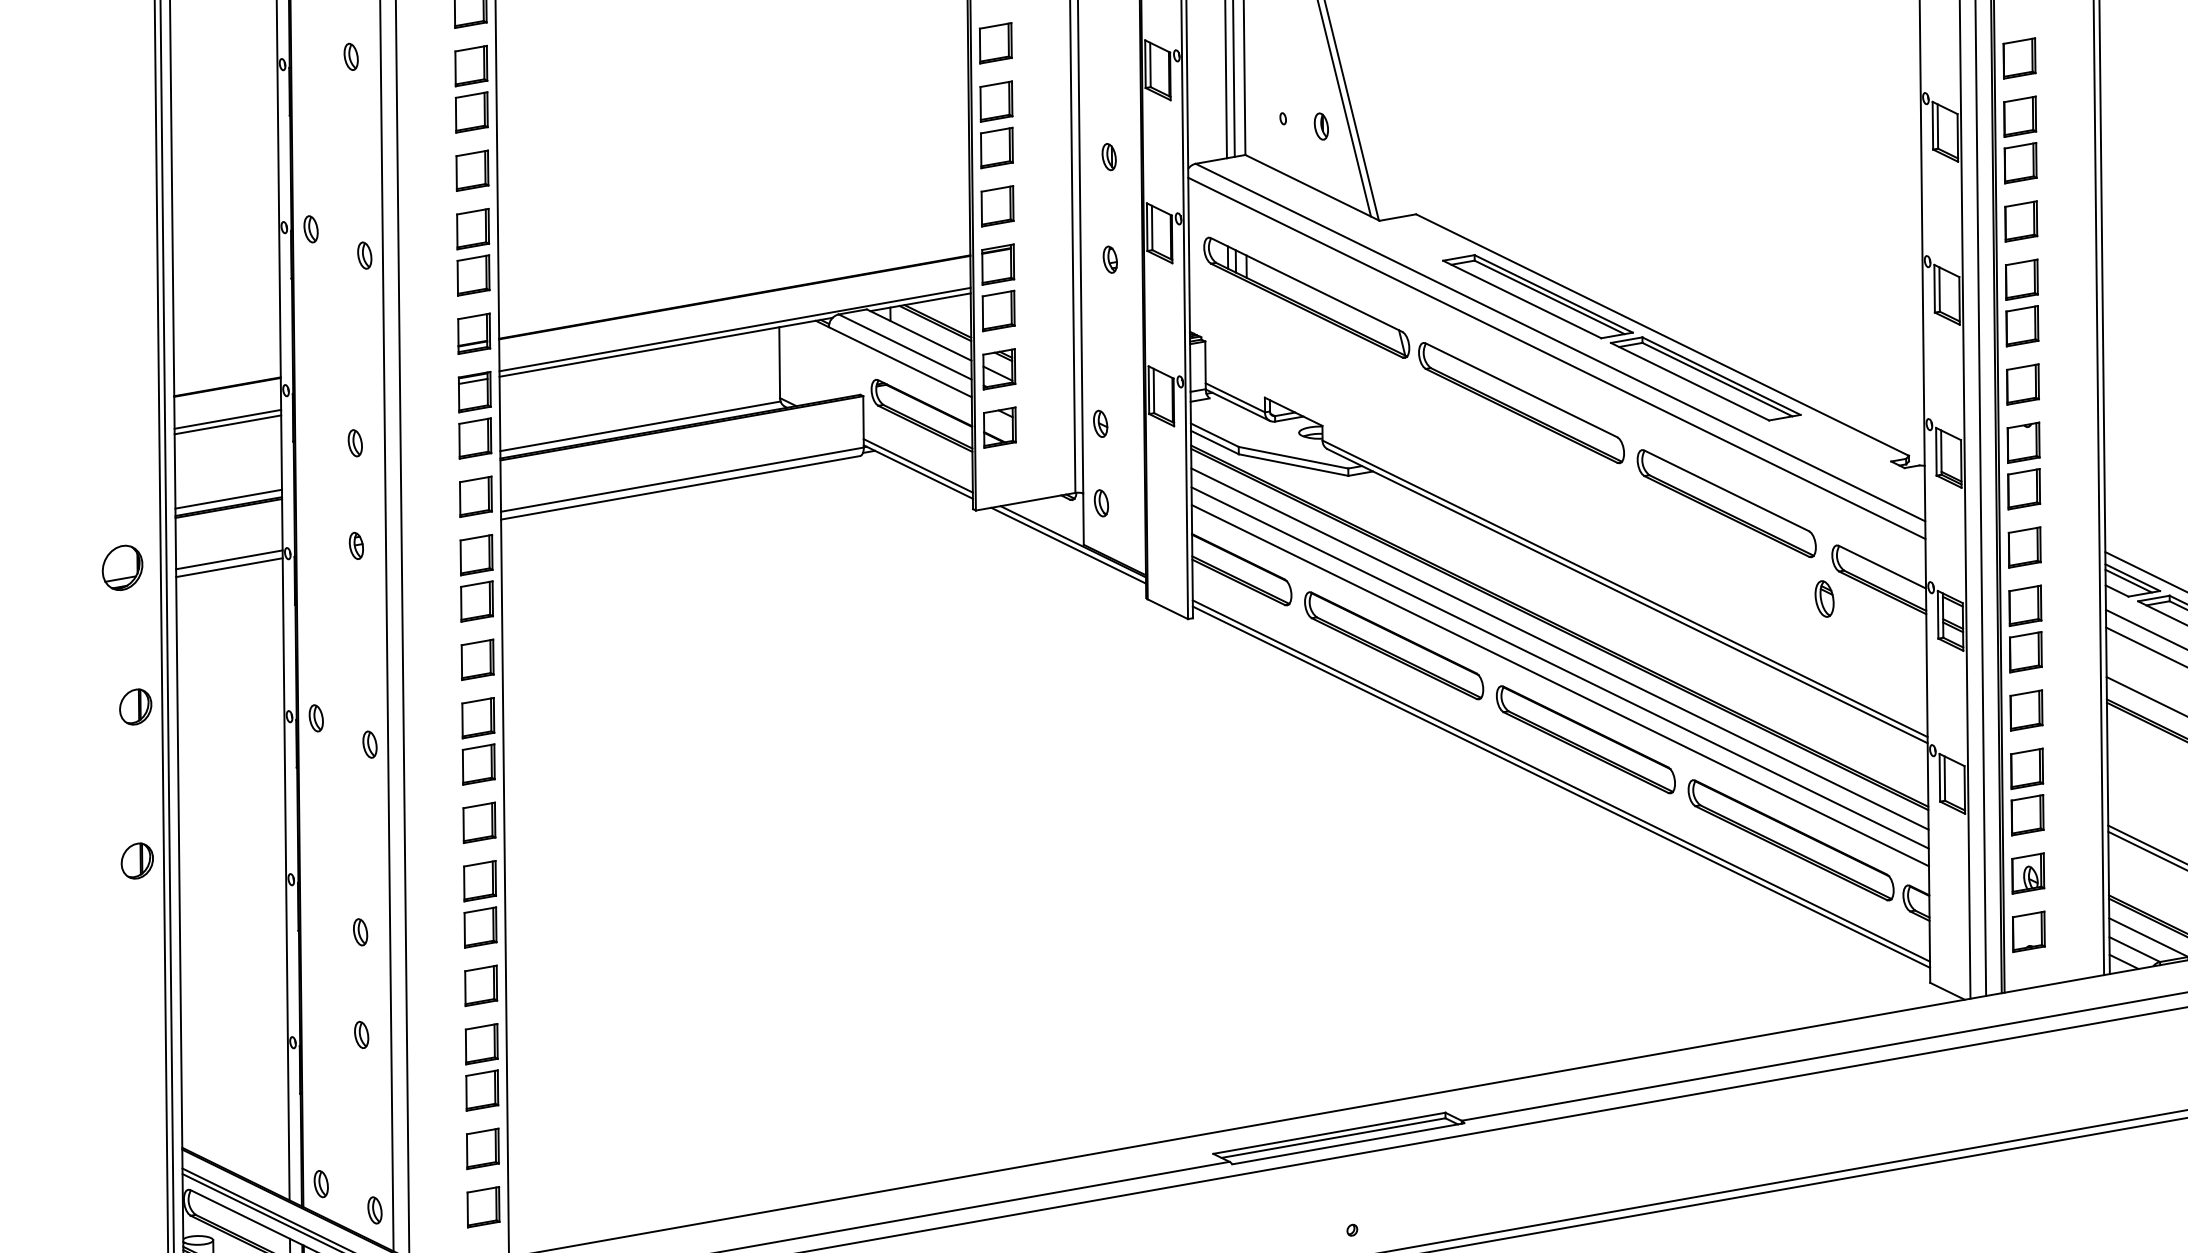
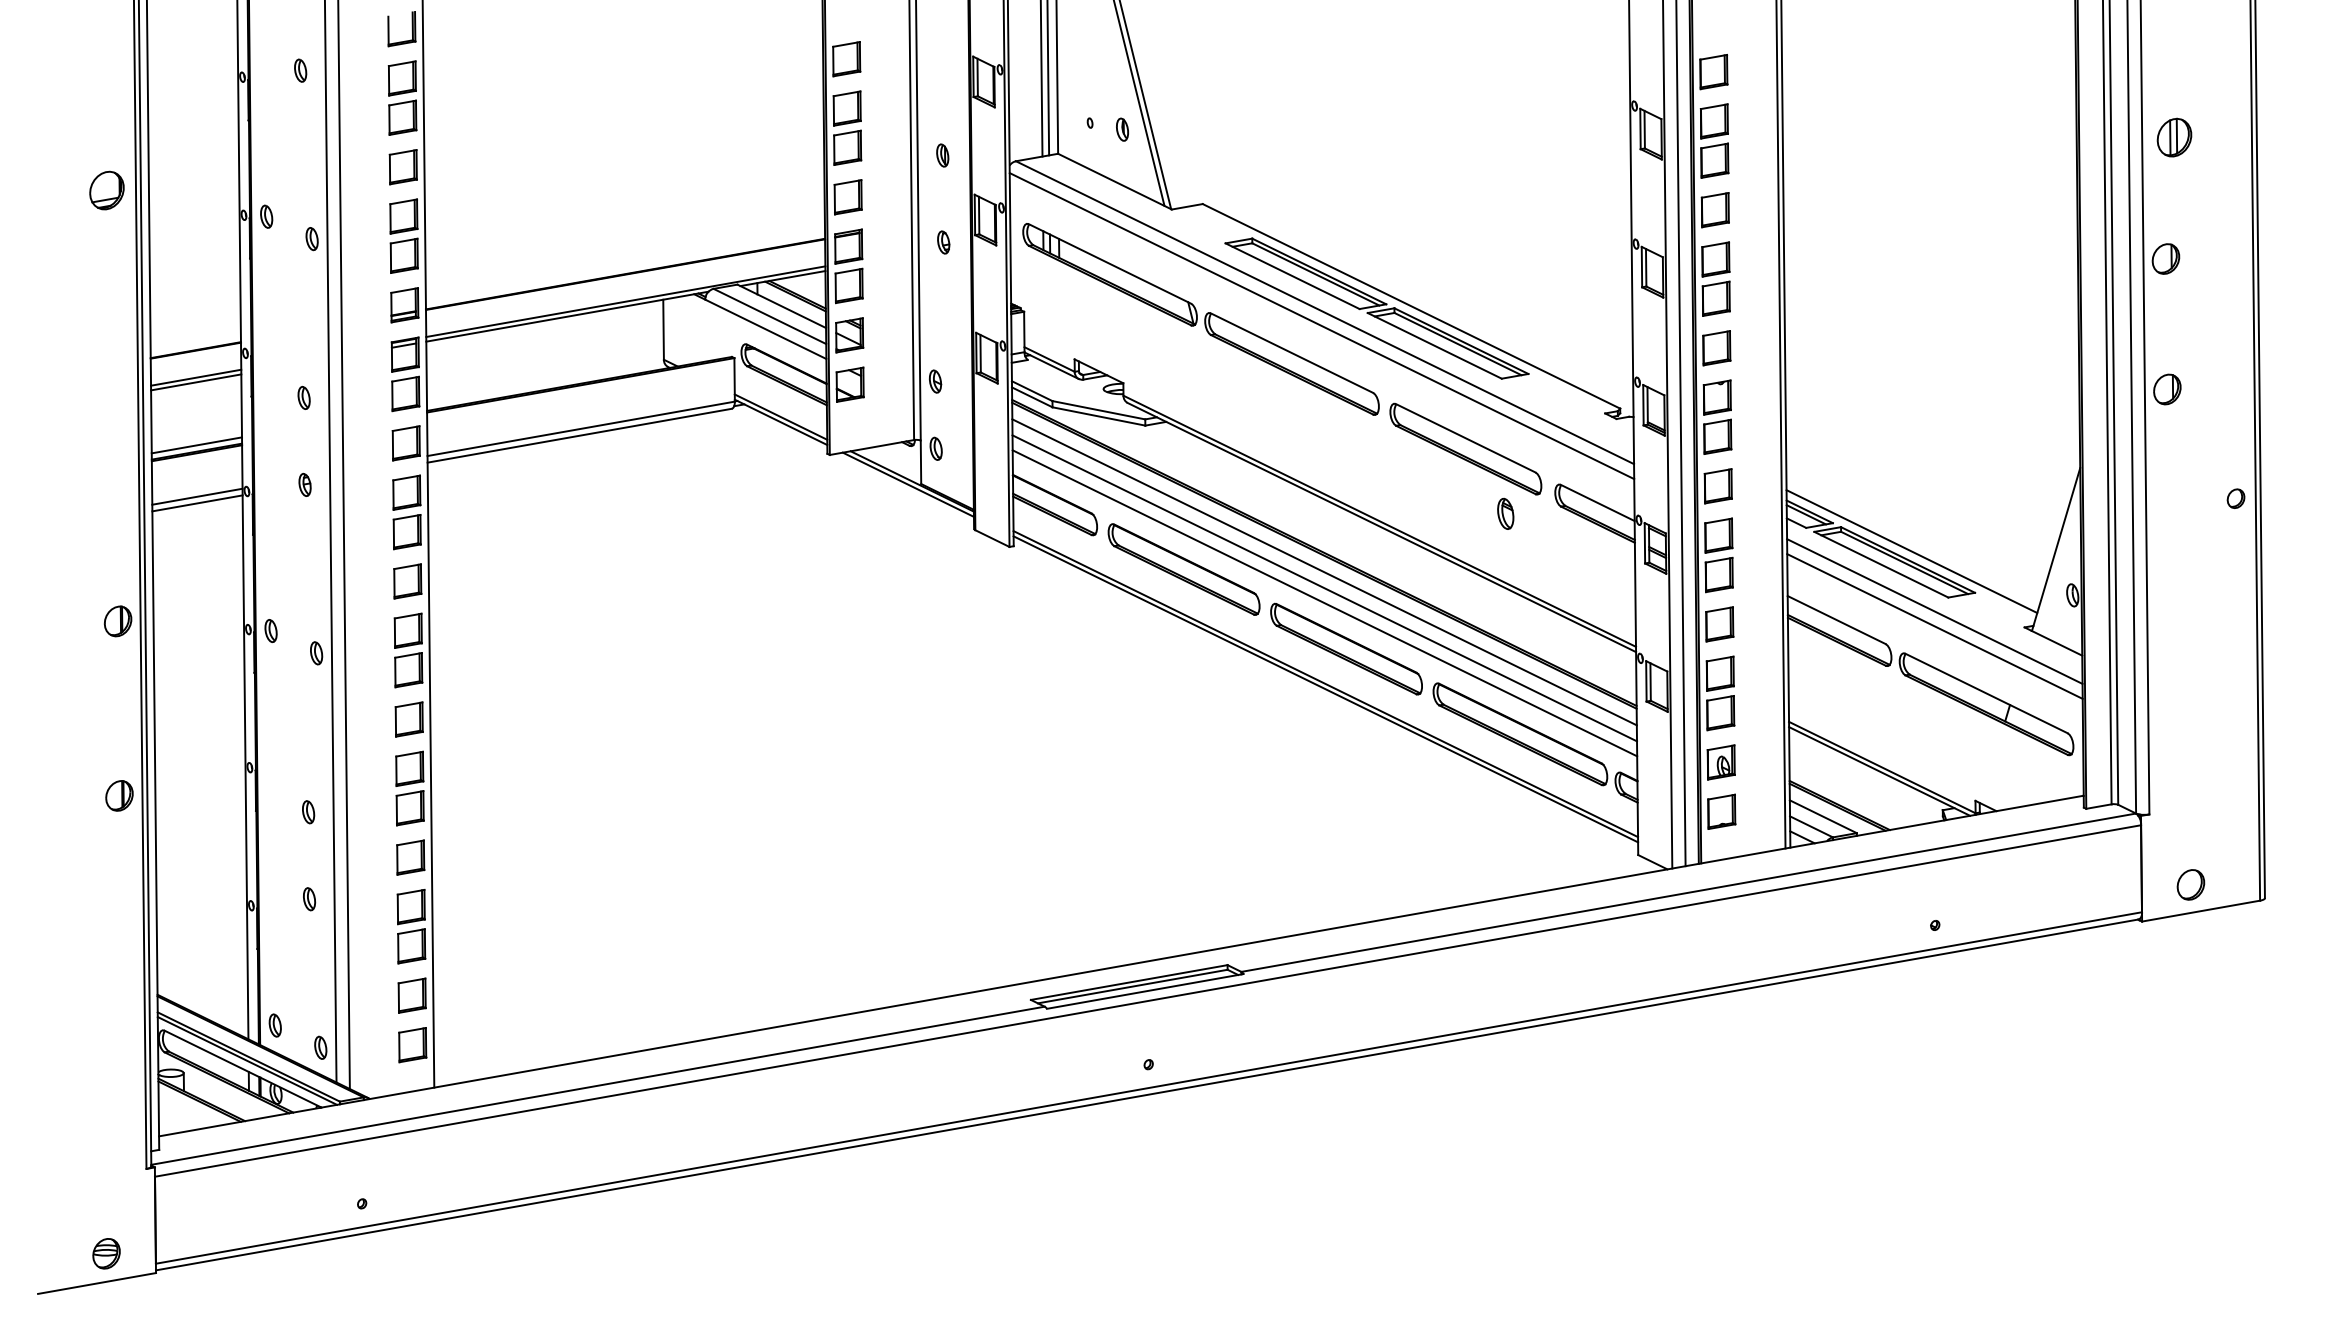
line: (640, 426) -> (545, 383), removed
part: (122, 567) -> (106, 190), moved
part: (1824, 598) -> (1505, 513), moved
part: (137, 860) -> (119, 795), moved

